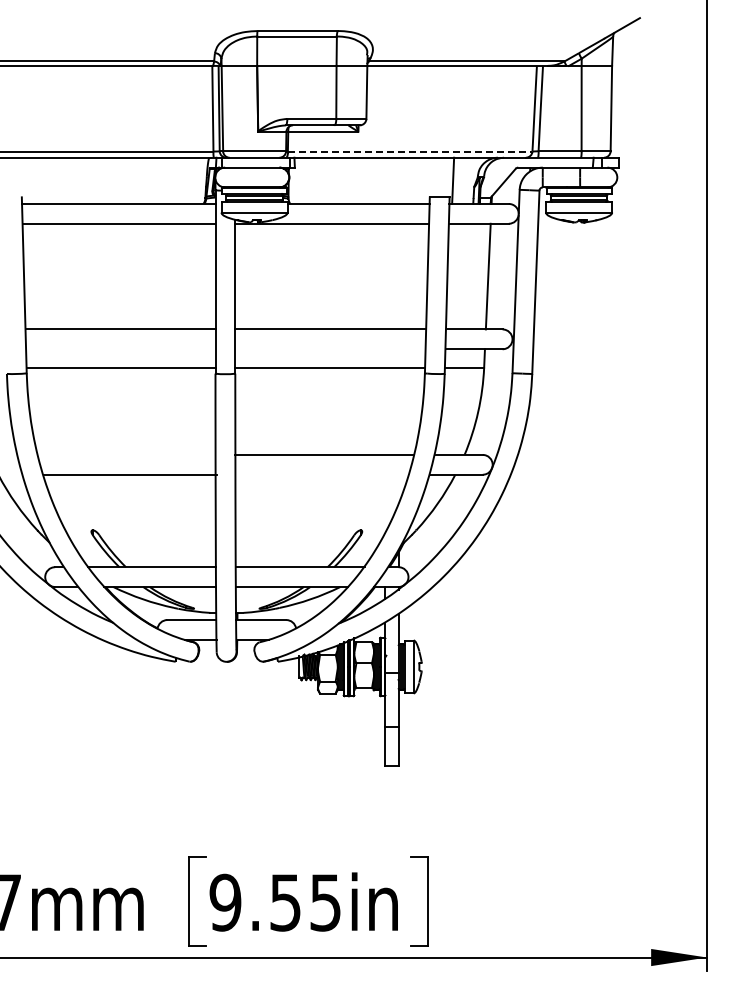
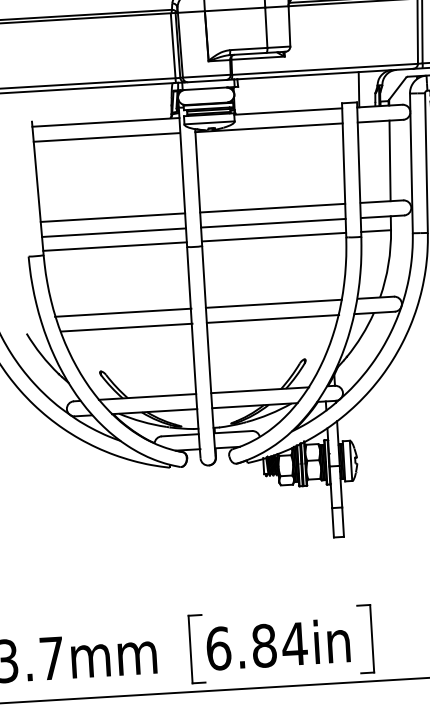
line: (410, 151) -> (325, 69), dashed -> solid
line: (120, 349) -> (113, 232), added
line: (330, 349) -> (273, 223), added
line: (126, 454) -> (123, 312), added
line: (322, 474) -> (272, 318), added
text: (275, 902) -> (256, 646), 9.55in -> 6.84in

